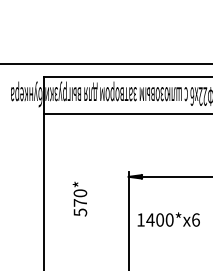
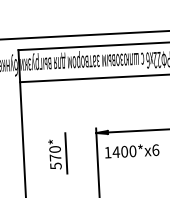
line: (93, 198) -> (66, 153), added
text: (168, 219) -> (131, 150), moved

